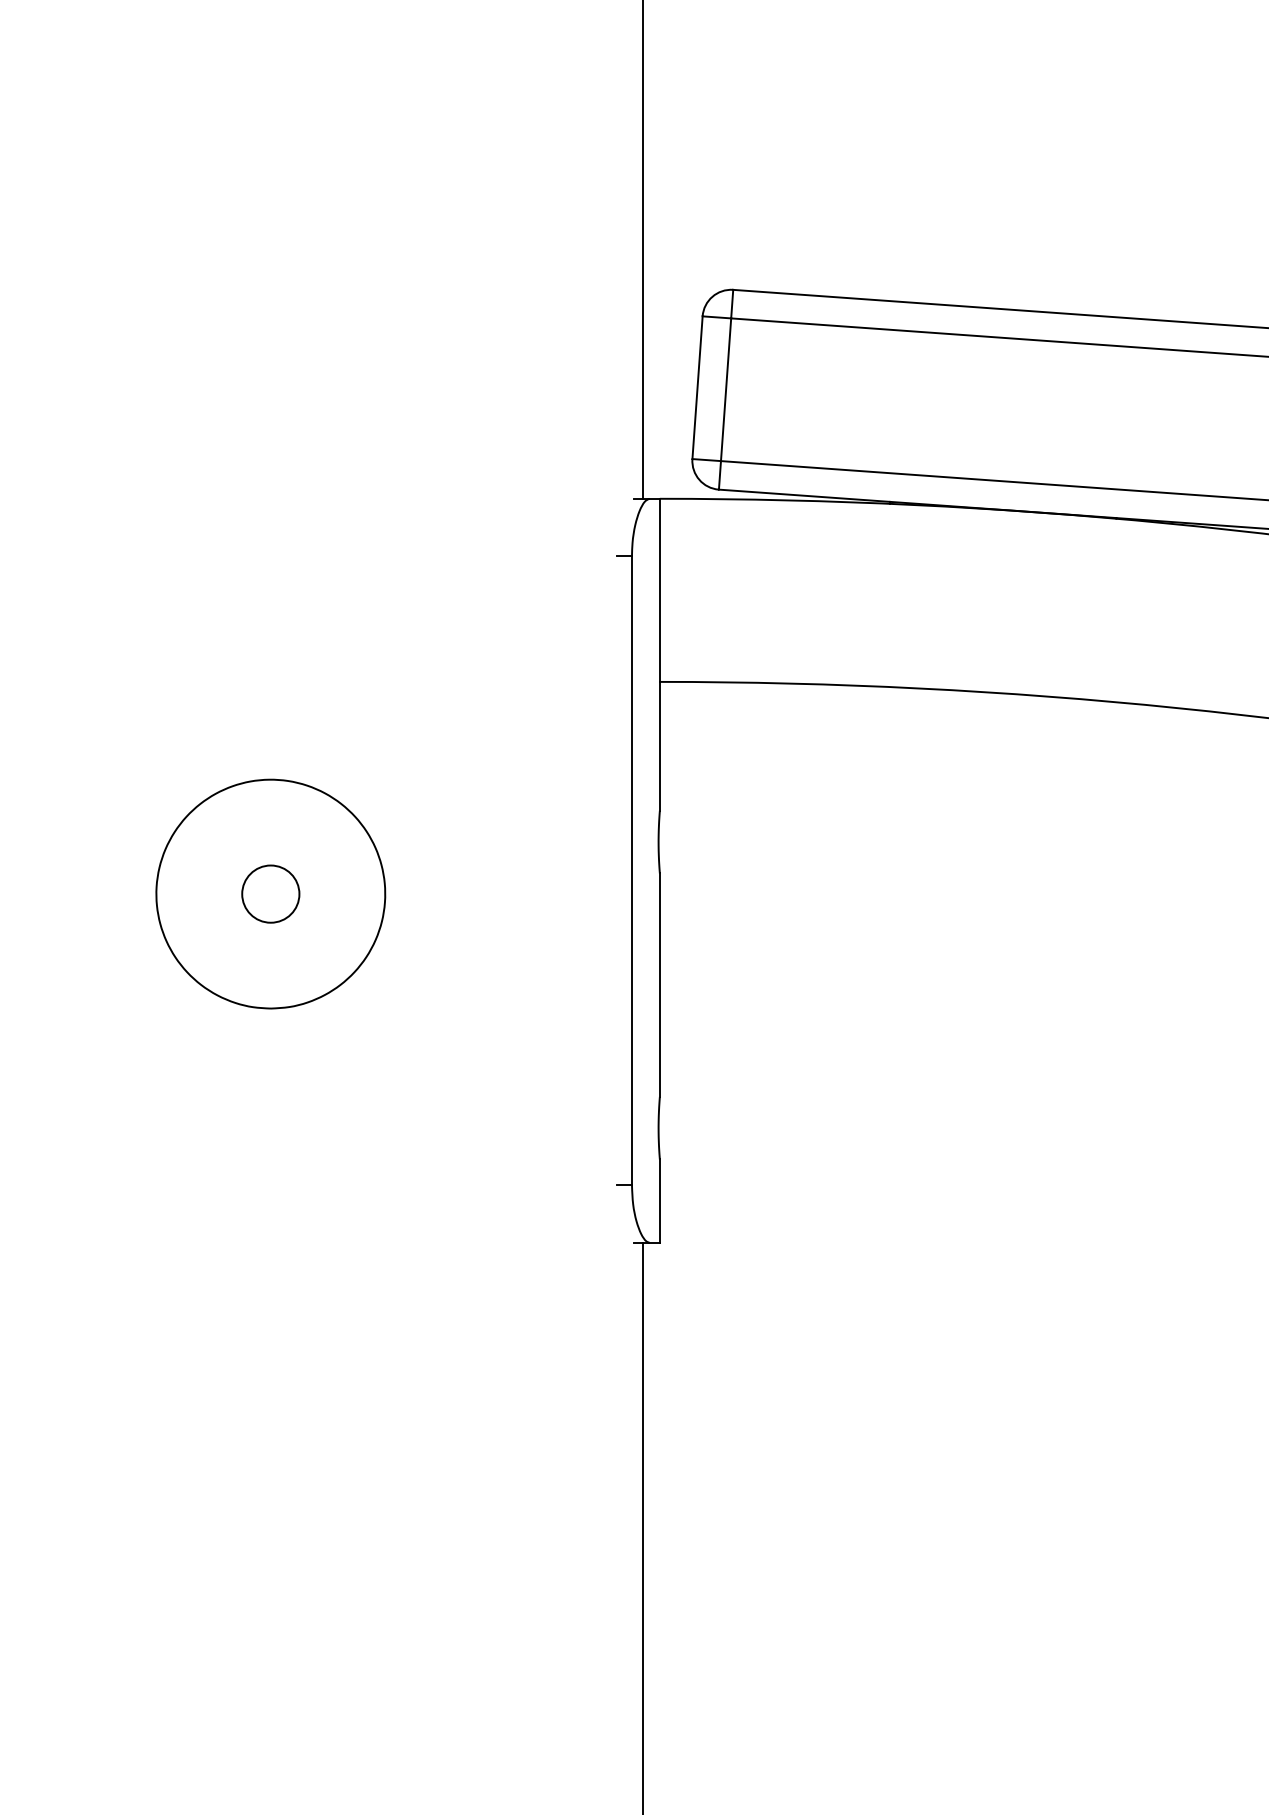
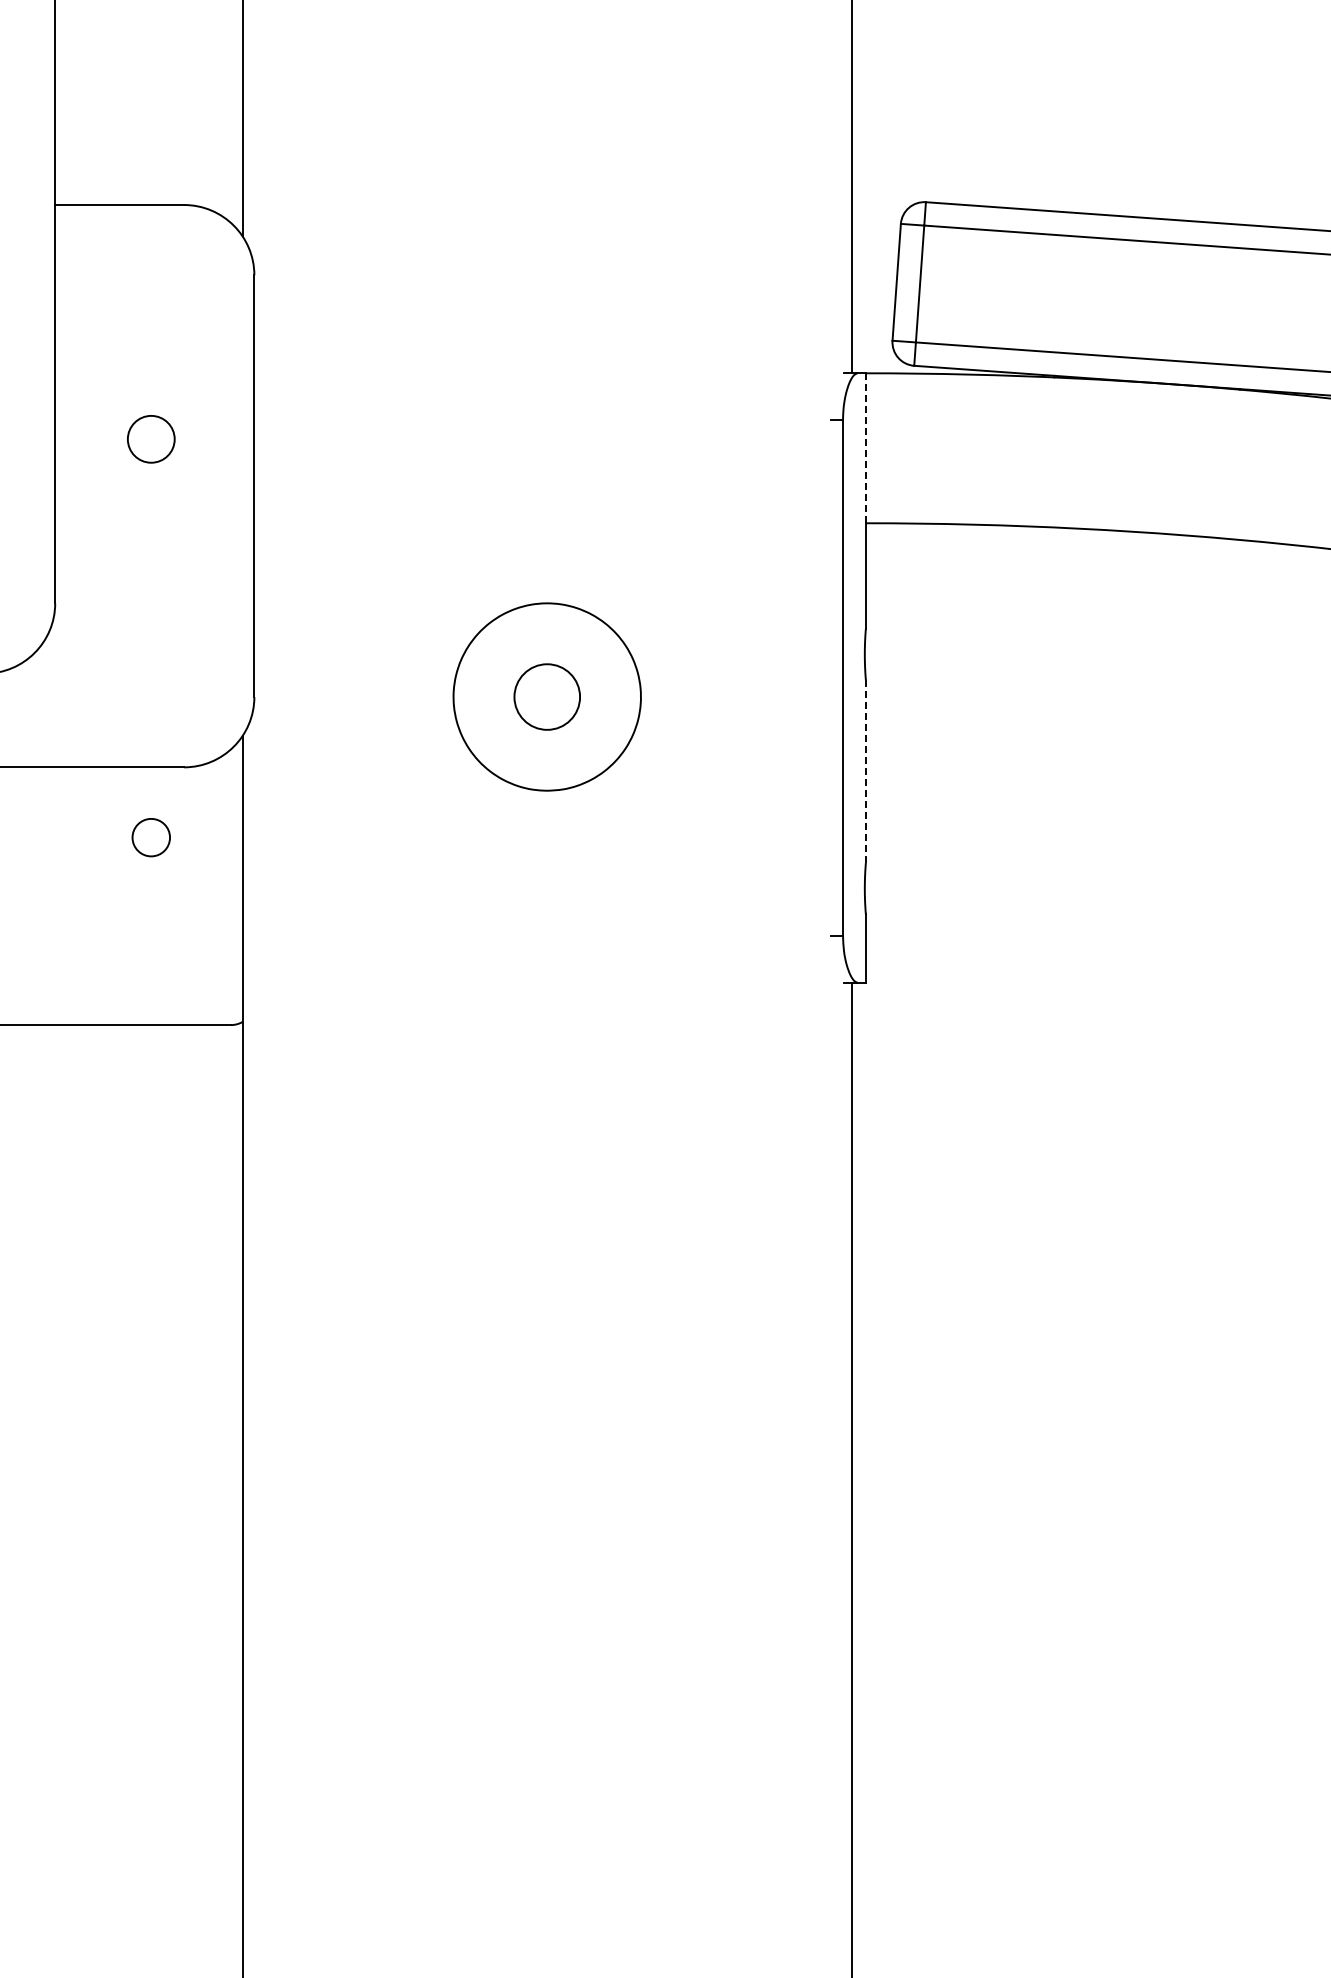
line: (659, 590) -> (865, 448), solid -> dashed
circle: (269, 893) -> (546, 696), size x1.4
line: (659, 985) -> (865, 771), solid -> dashed

